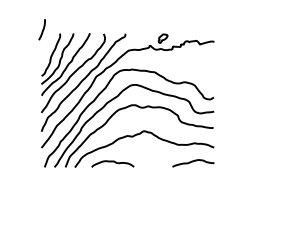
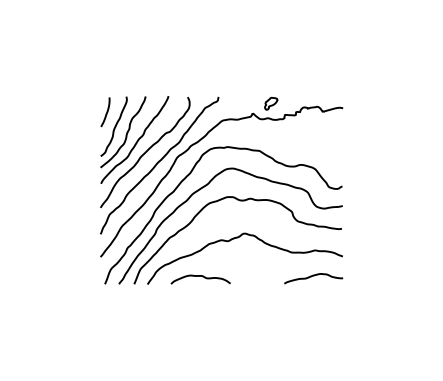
curve: (42, 29) -> (106, 112), moved

